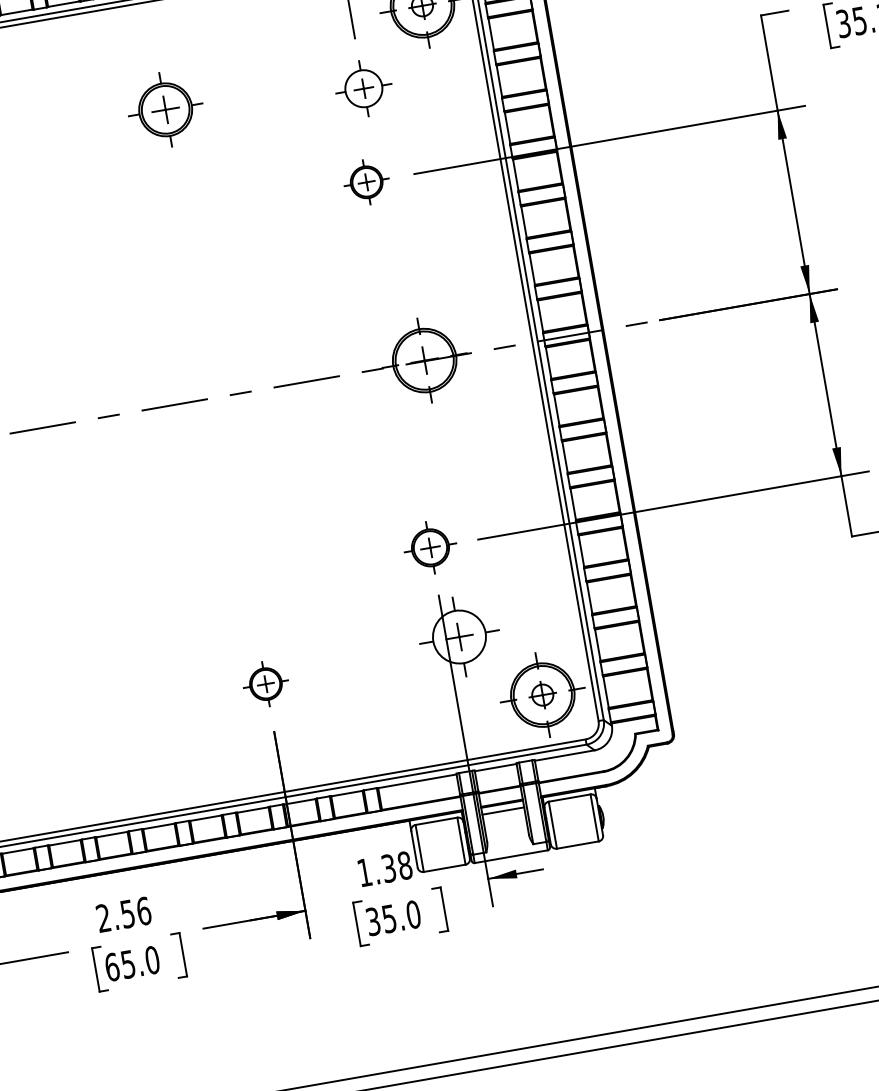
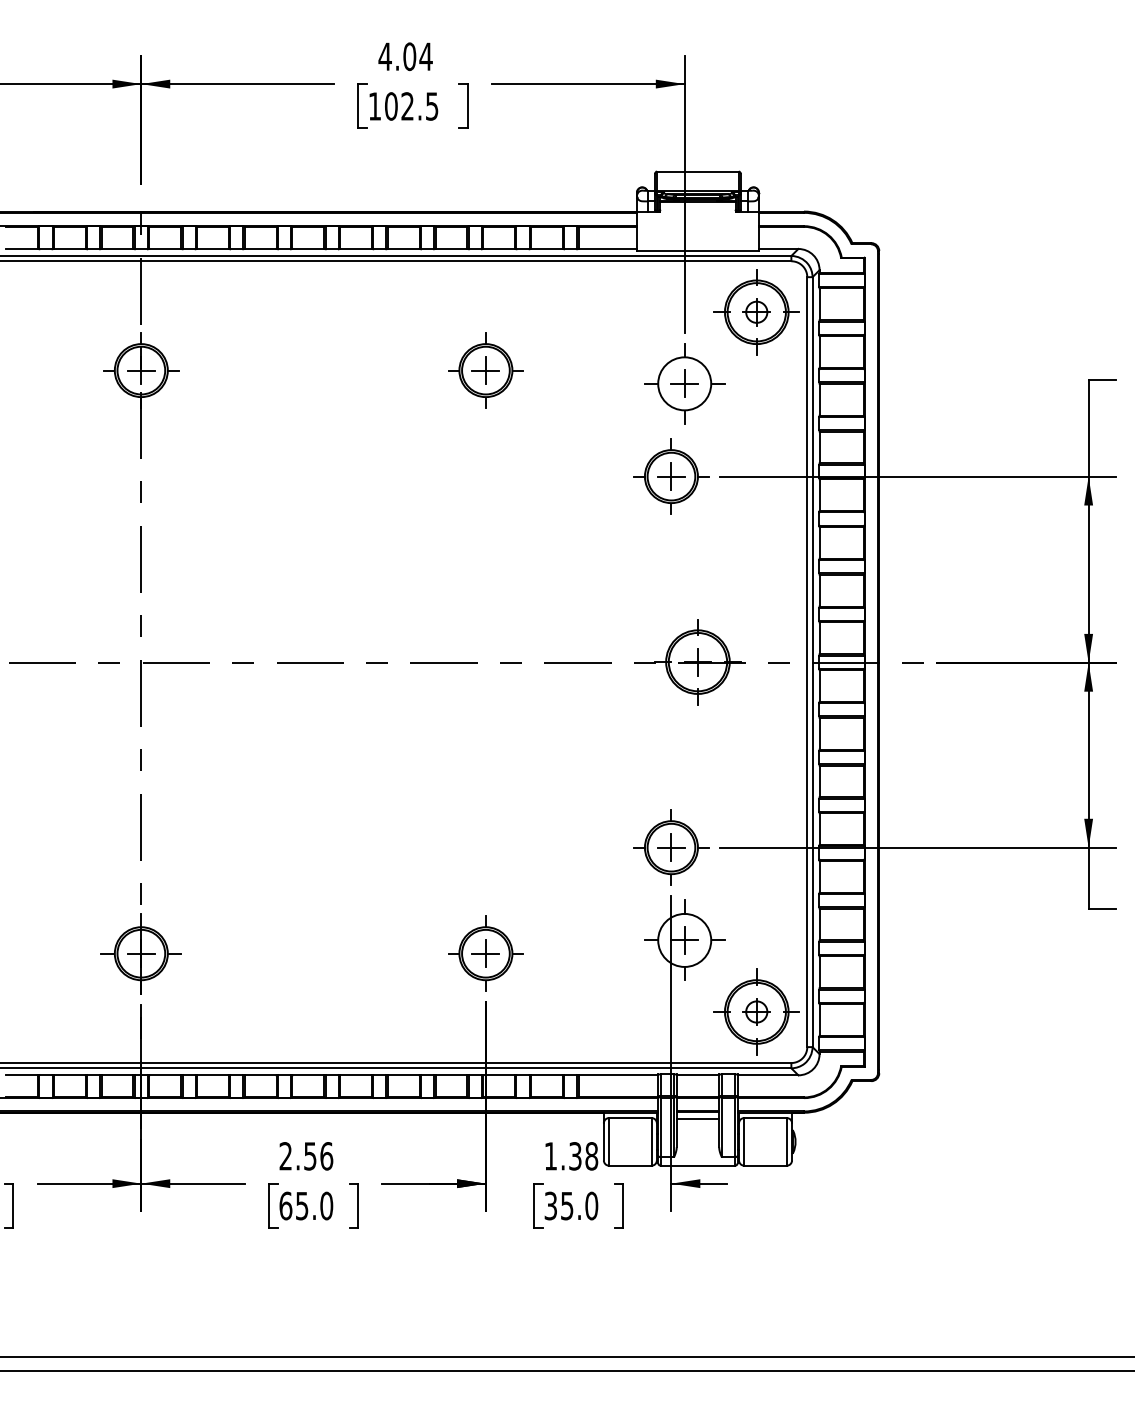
part: (363, 88) -> (684, 383), size x1.43
part: (366, 182) -> (671, 476), size x1.67
part: (430, 547) -> (671, 847), size x1.43
part: (265, 684) -> (485, 953), size x1.67

